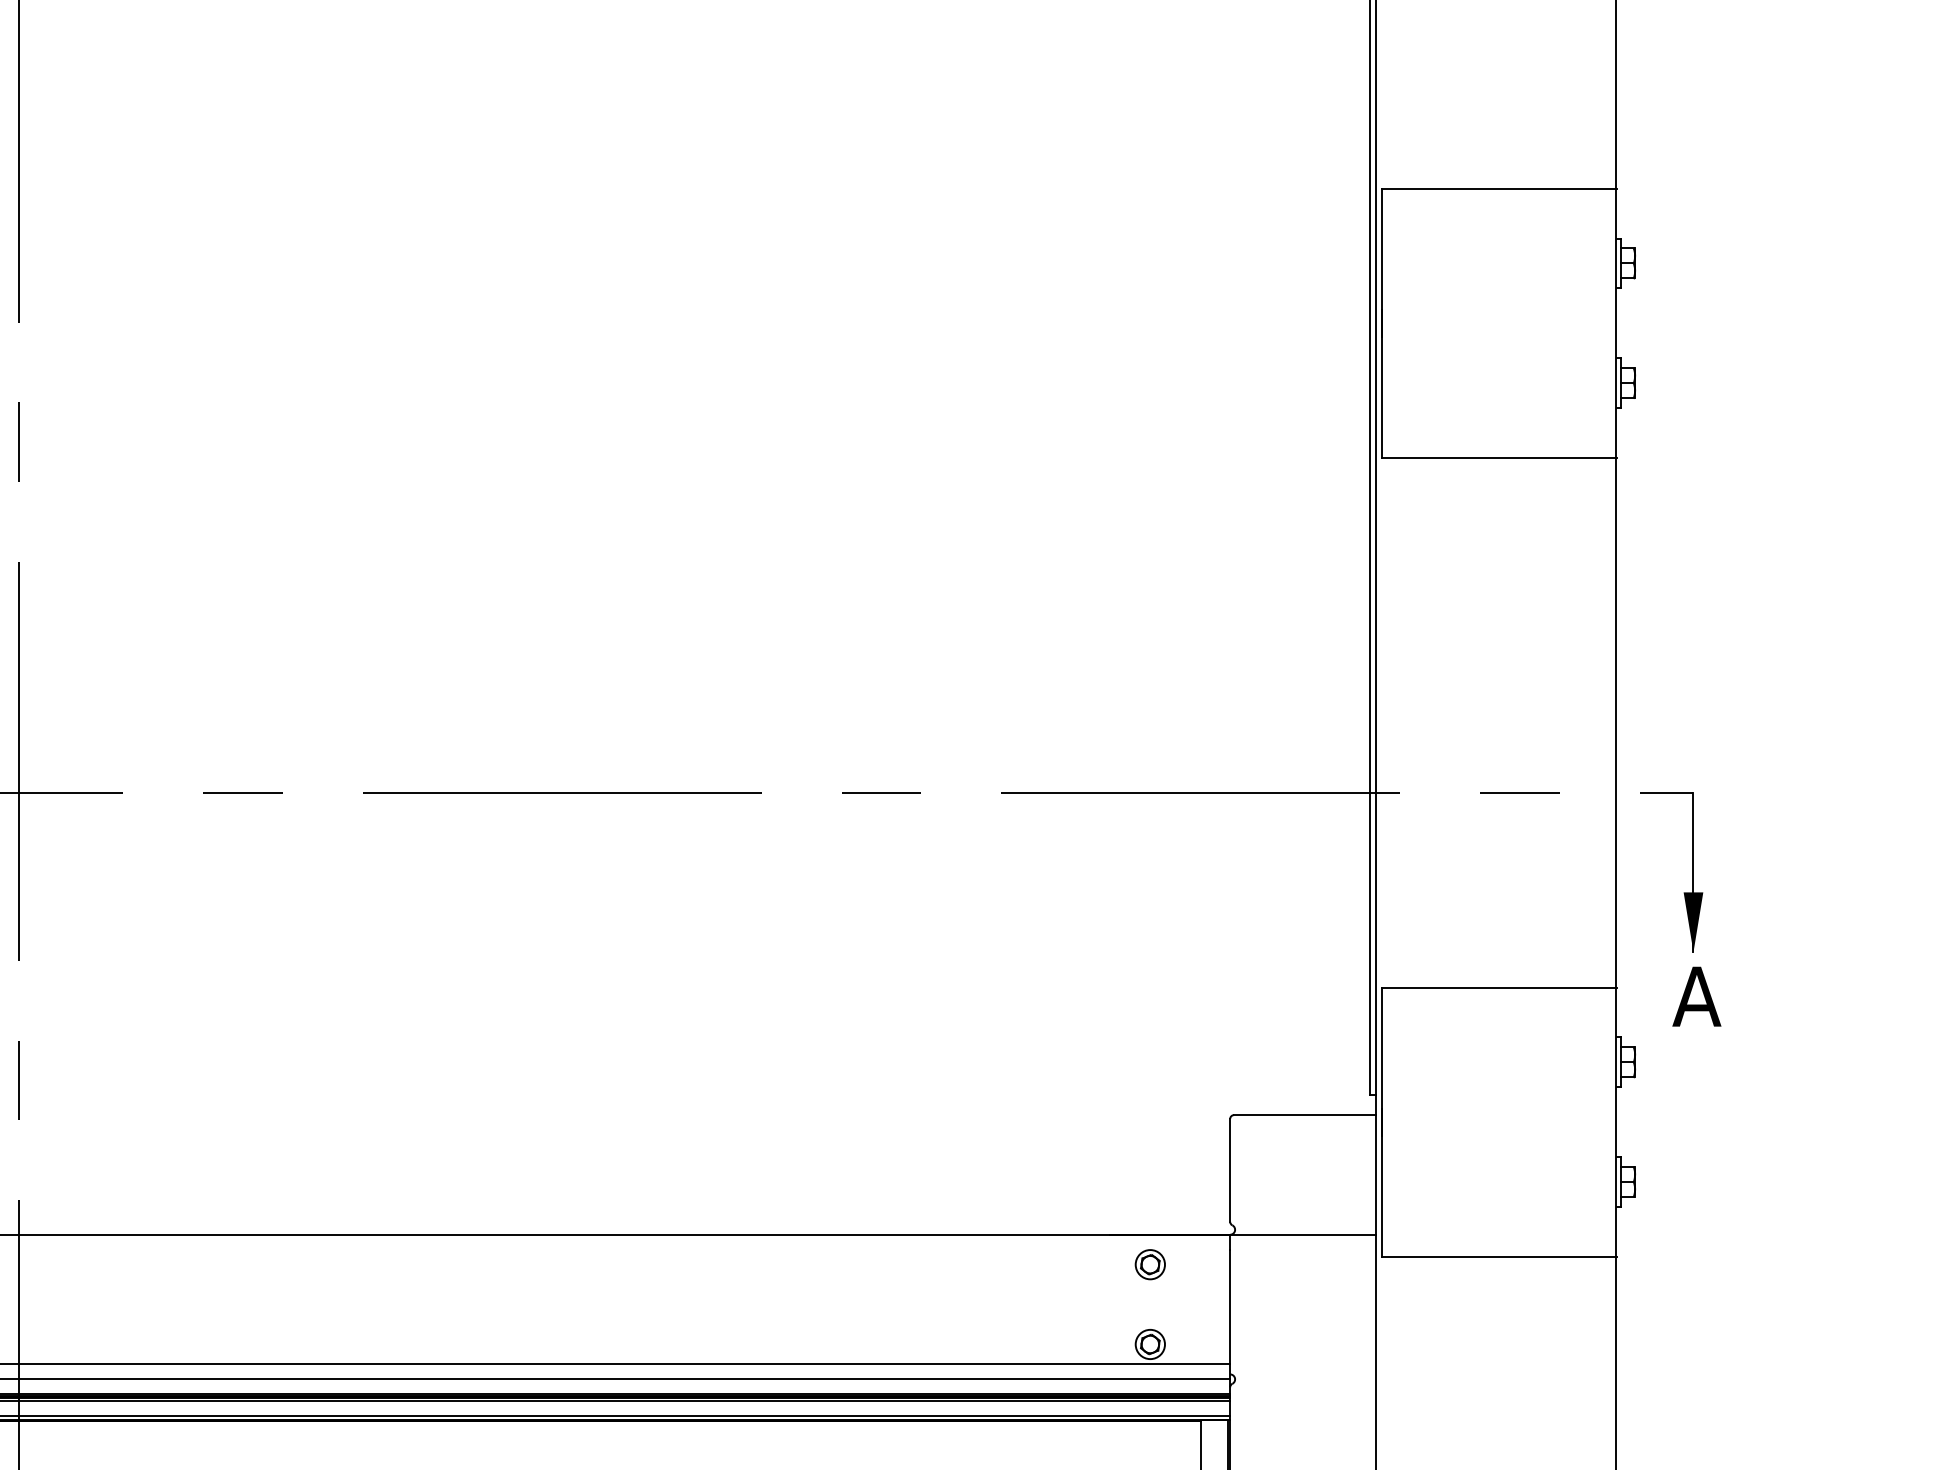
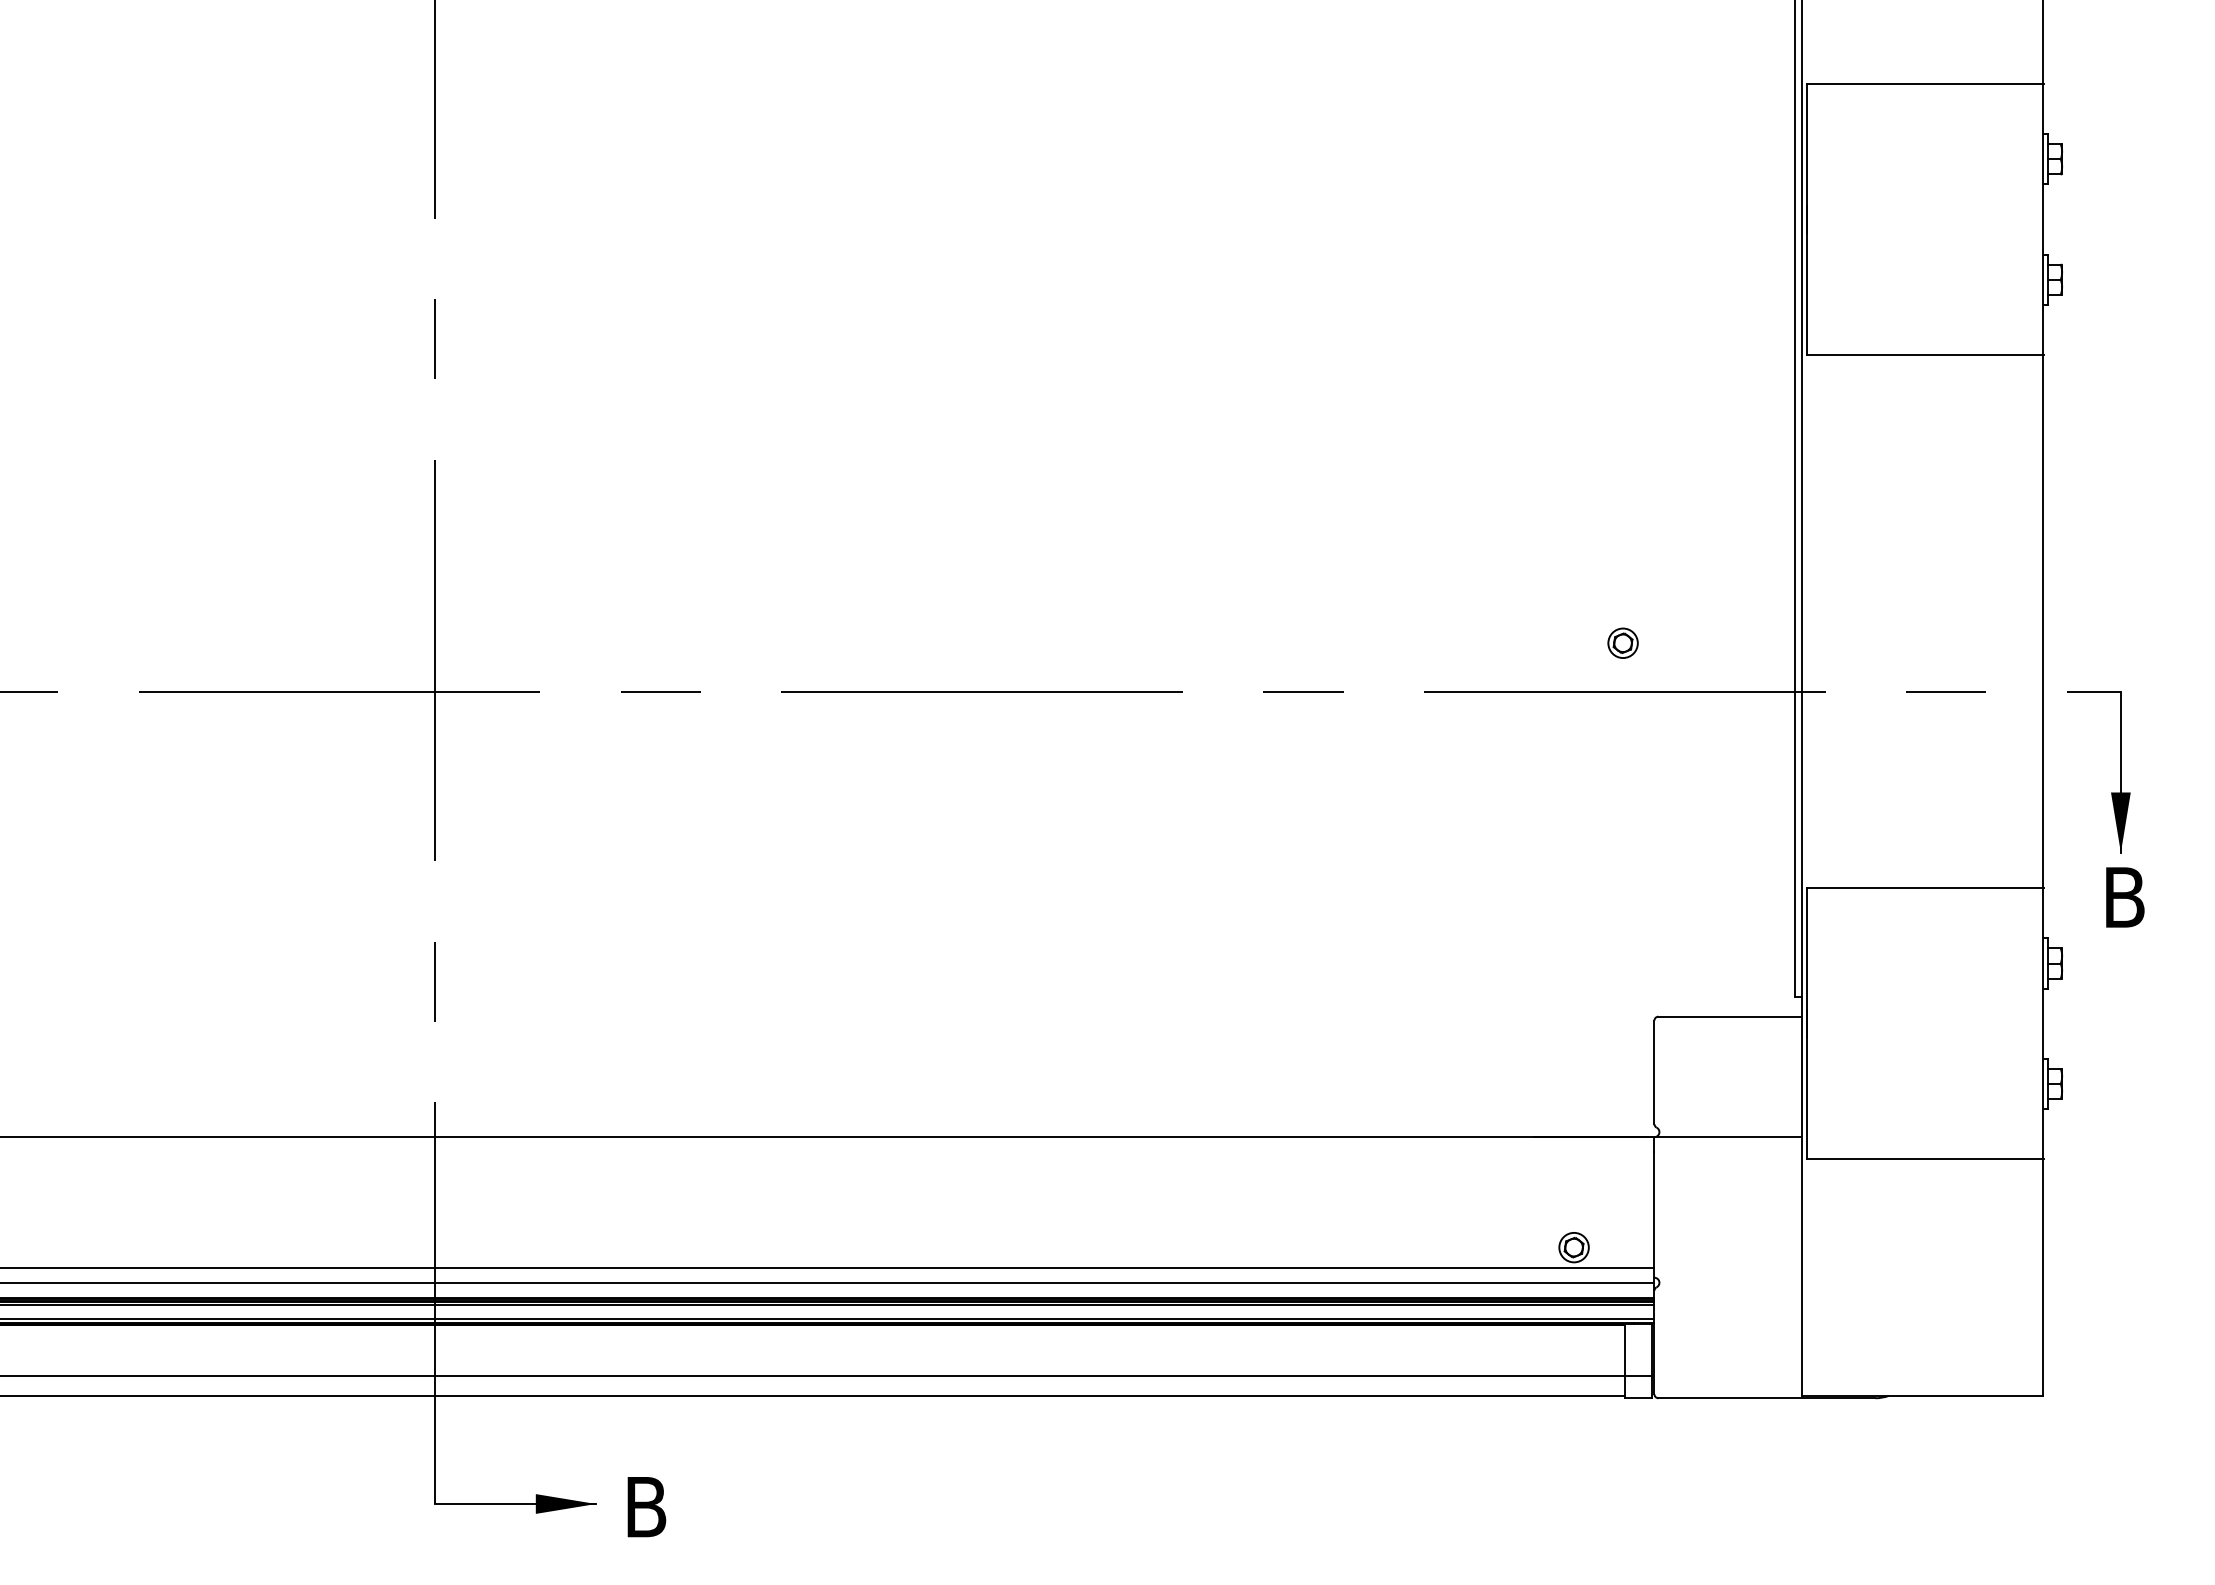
text: (1696, 996) -> (2123, 897), A -> B
part: (1149, 1263) -> (1622, 642), moved

